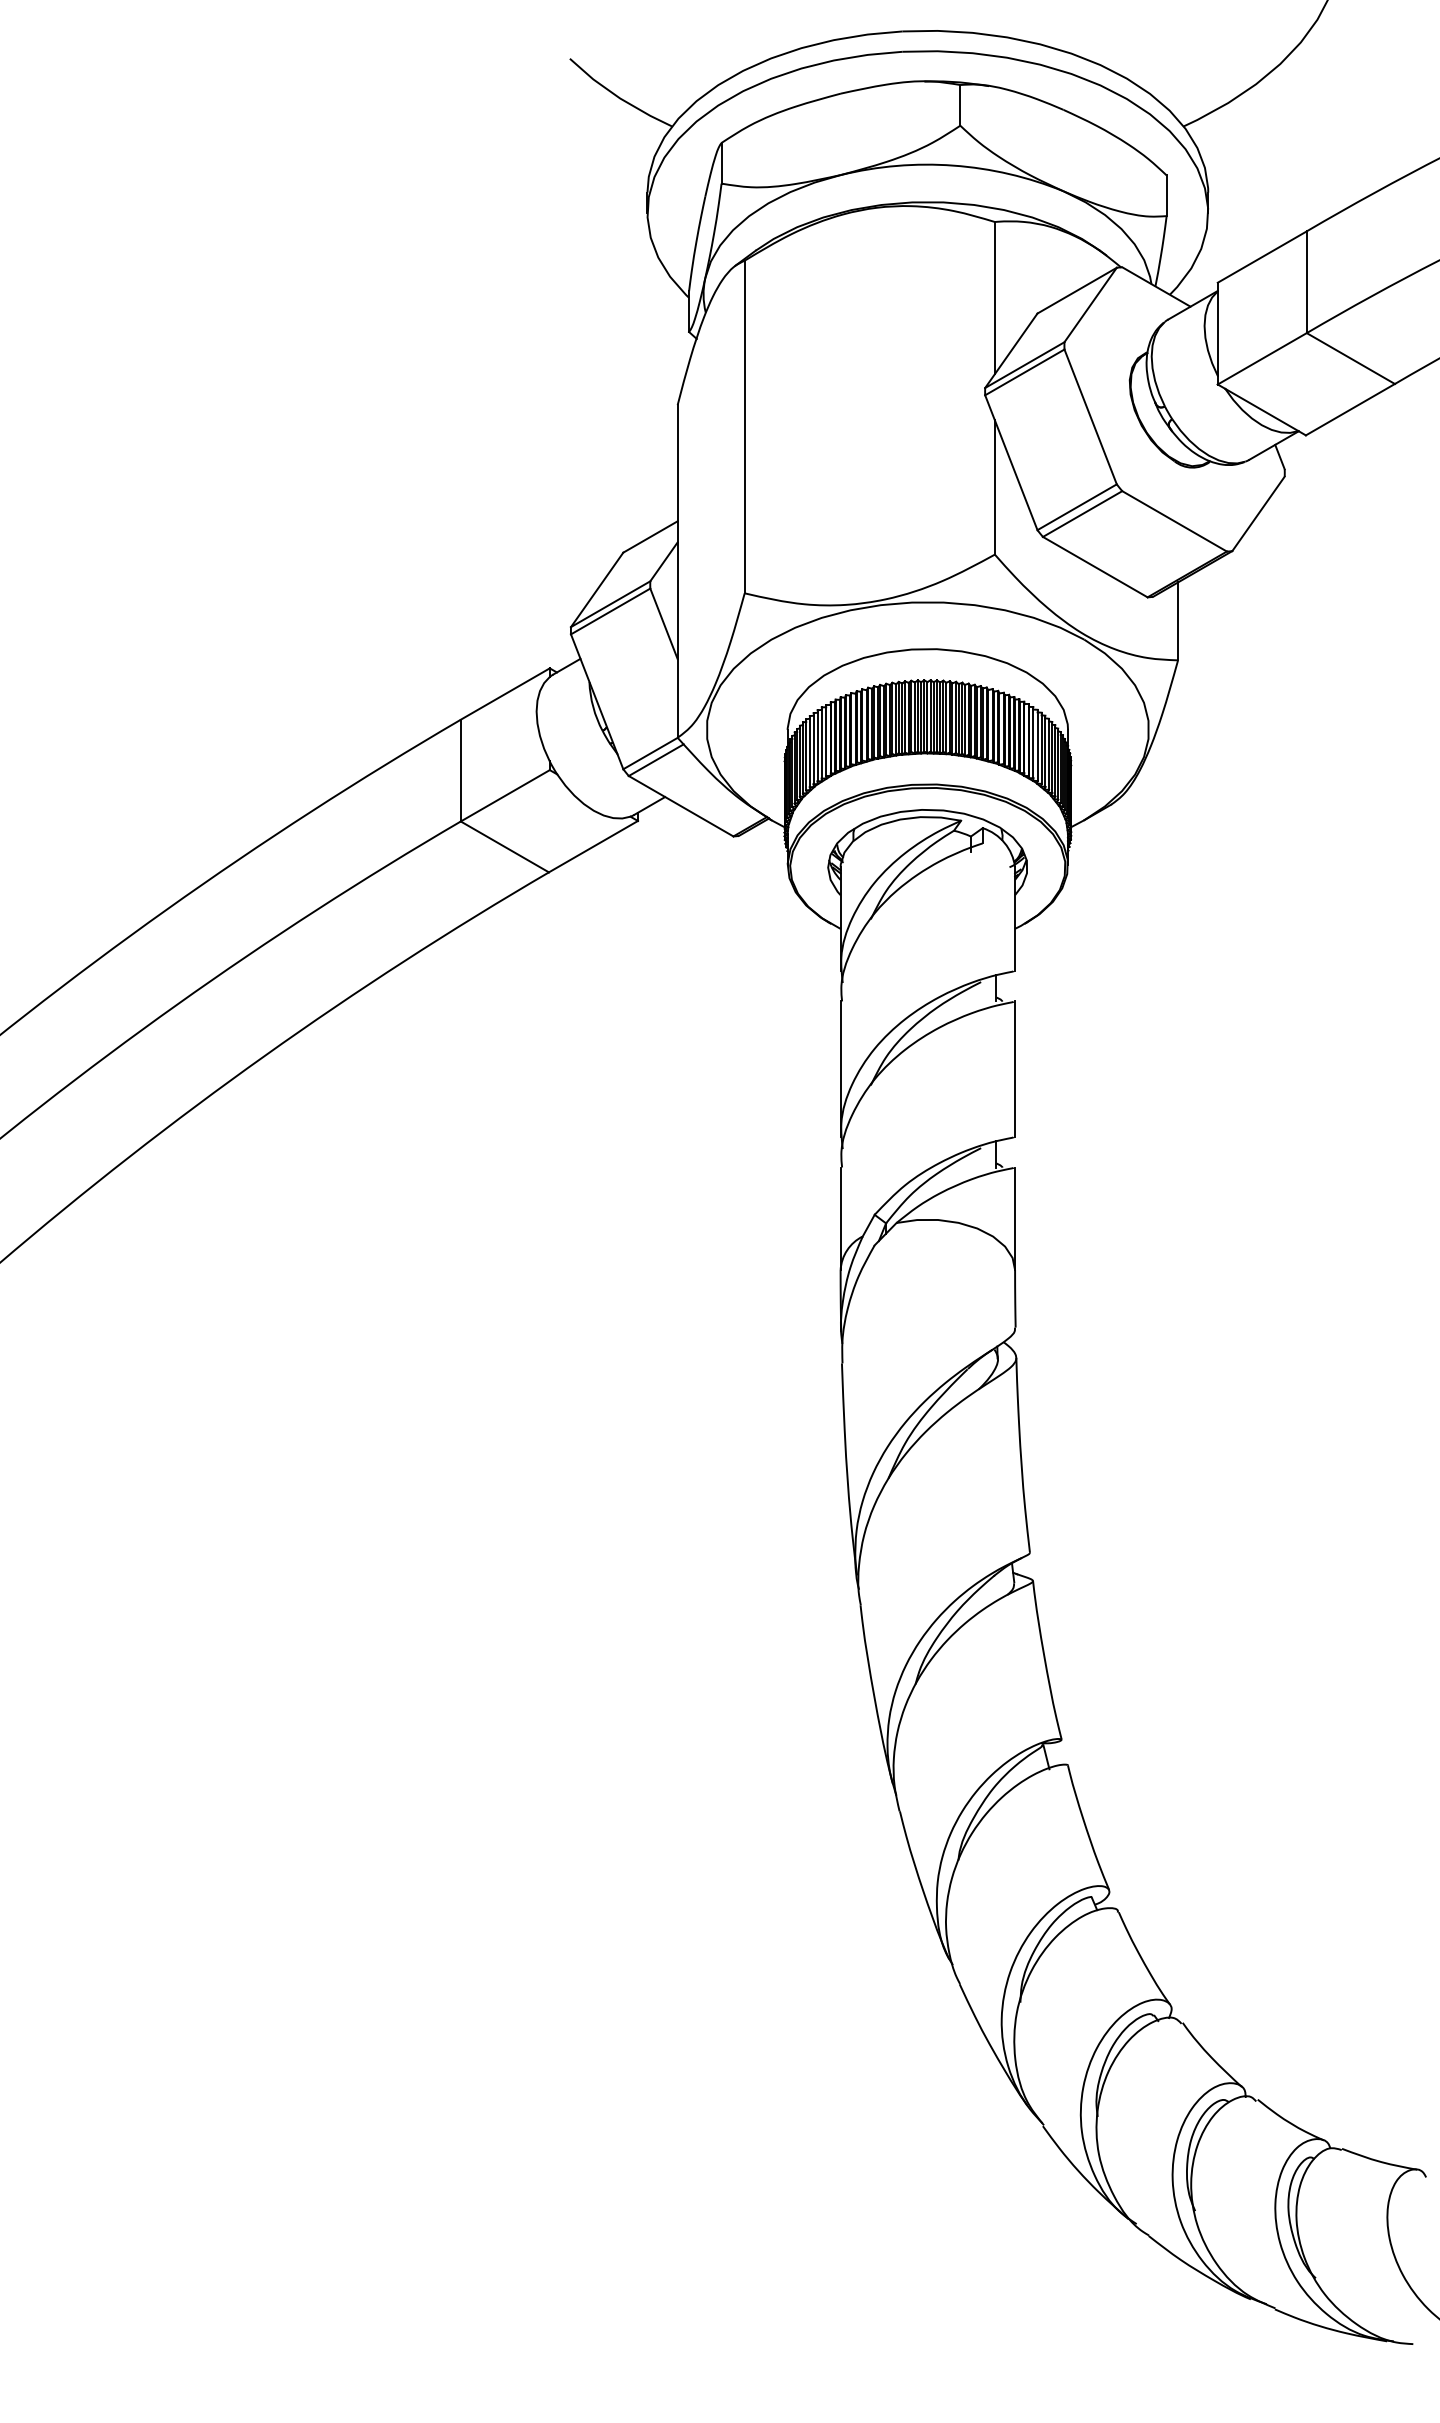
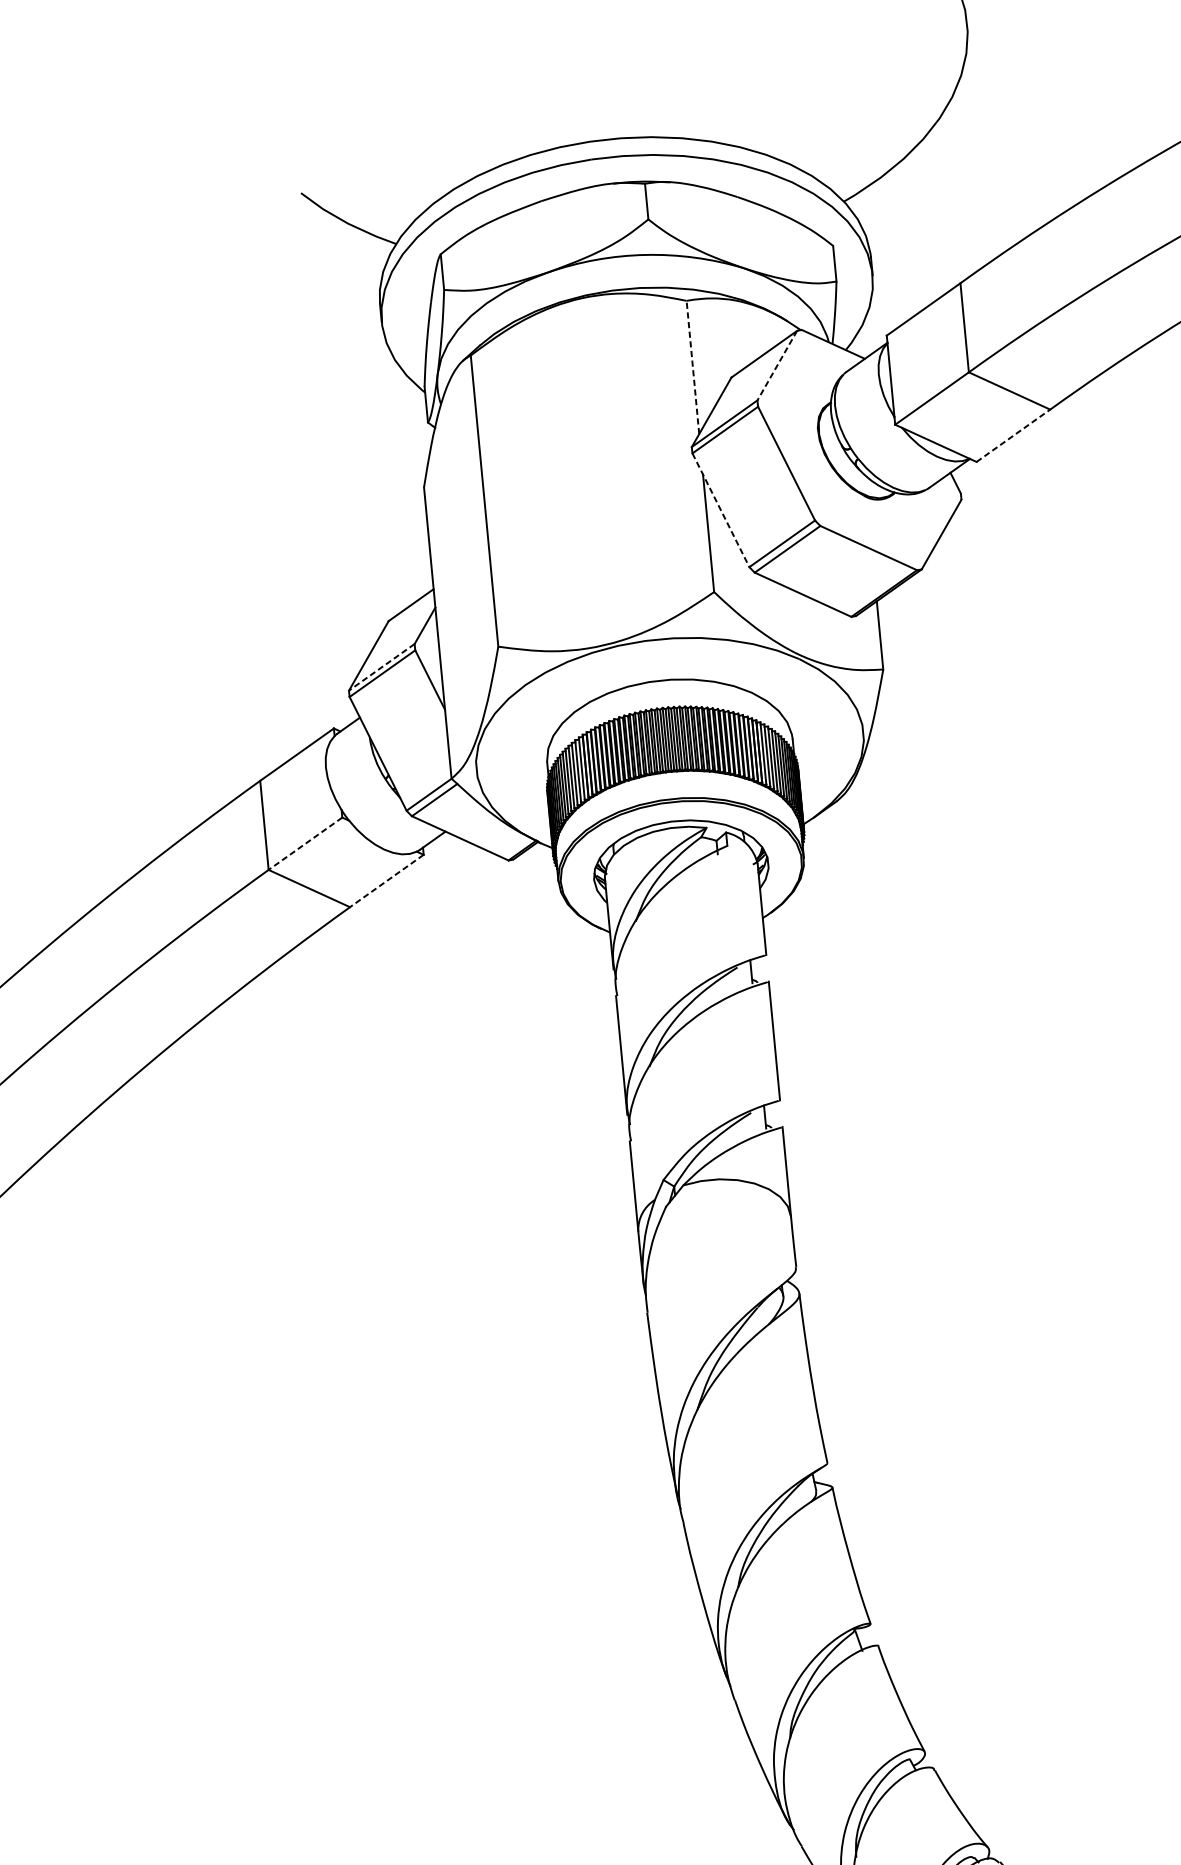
line: (994, 297) -> (692, 367), solid -> dashed
line: (1090, 305) -> (777, 366), solid -> dashed
line: (1350, 409) -> (1013, 435), solid -> dashed
line: (1011, 463) -> (721, 510), solid -> dashed
line: (610, 604) -> (381, 667), solid -> dashed
line: (504, 796) -> (304, 844), solid -> dashed
line: (593, 846) -> (386, 880), solid -> dashed

